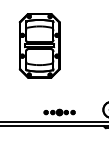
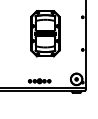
part: (39, 45) -> (45, 33), moved

